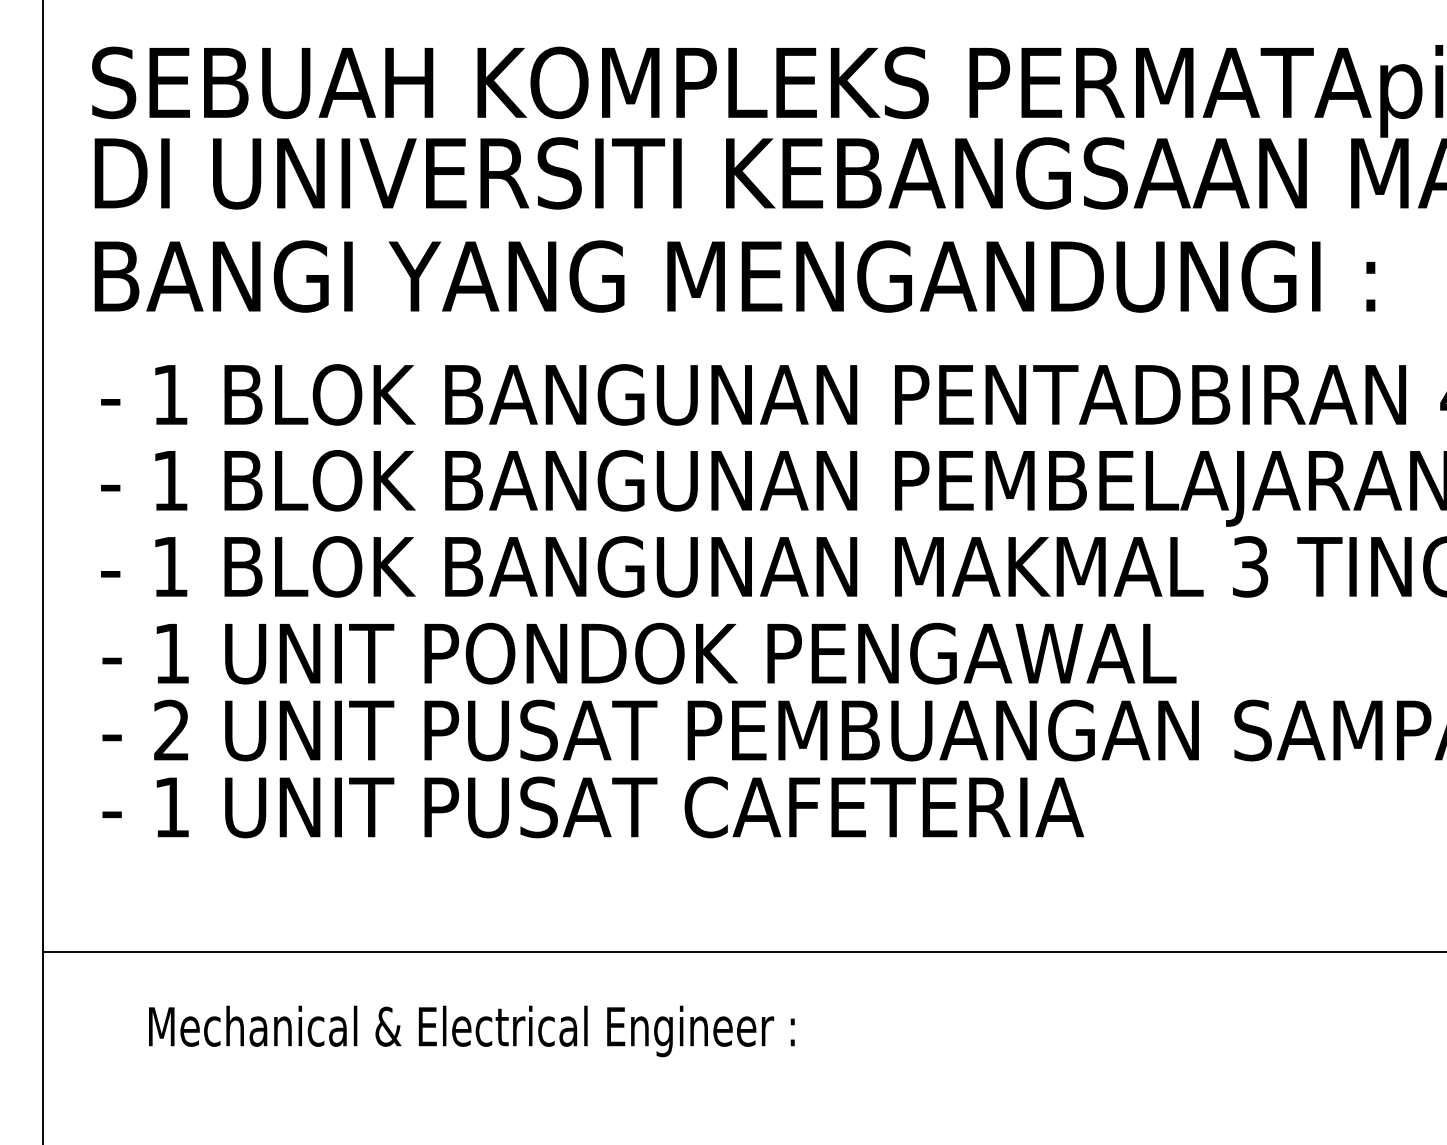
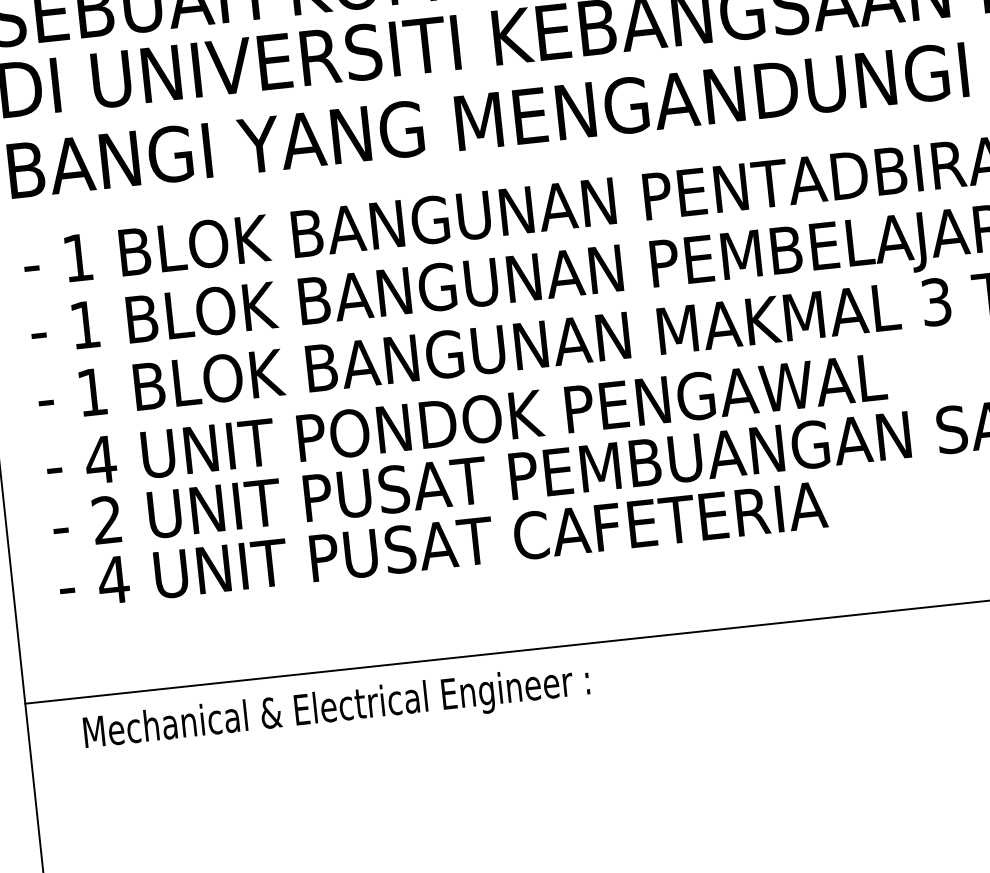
text: (171, 653) -> (100, 459), 1 -> 4
text: (171, 807) -> (113, 580), 1 -> 4
text: (471, 1031) -> (336, 709), moved

